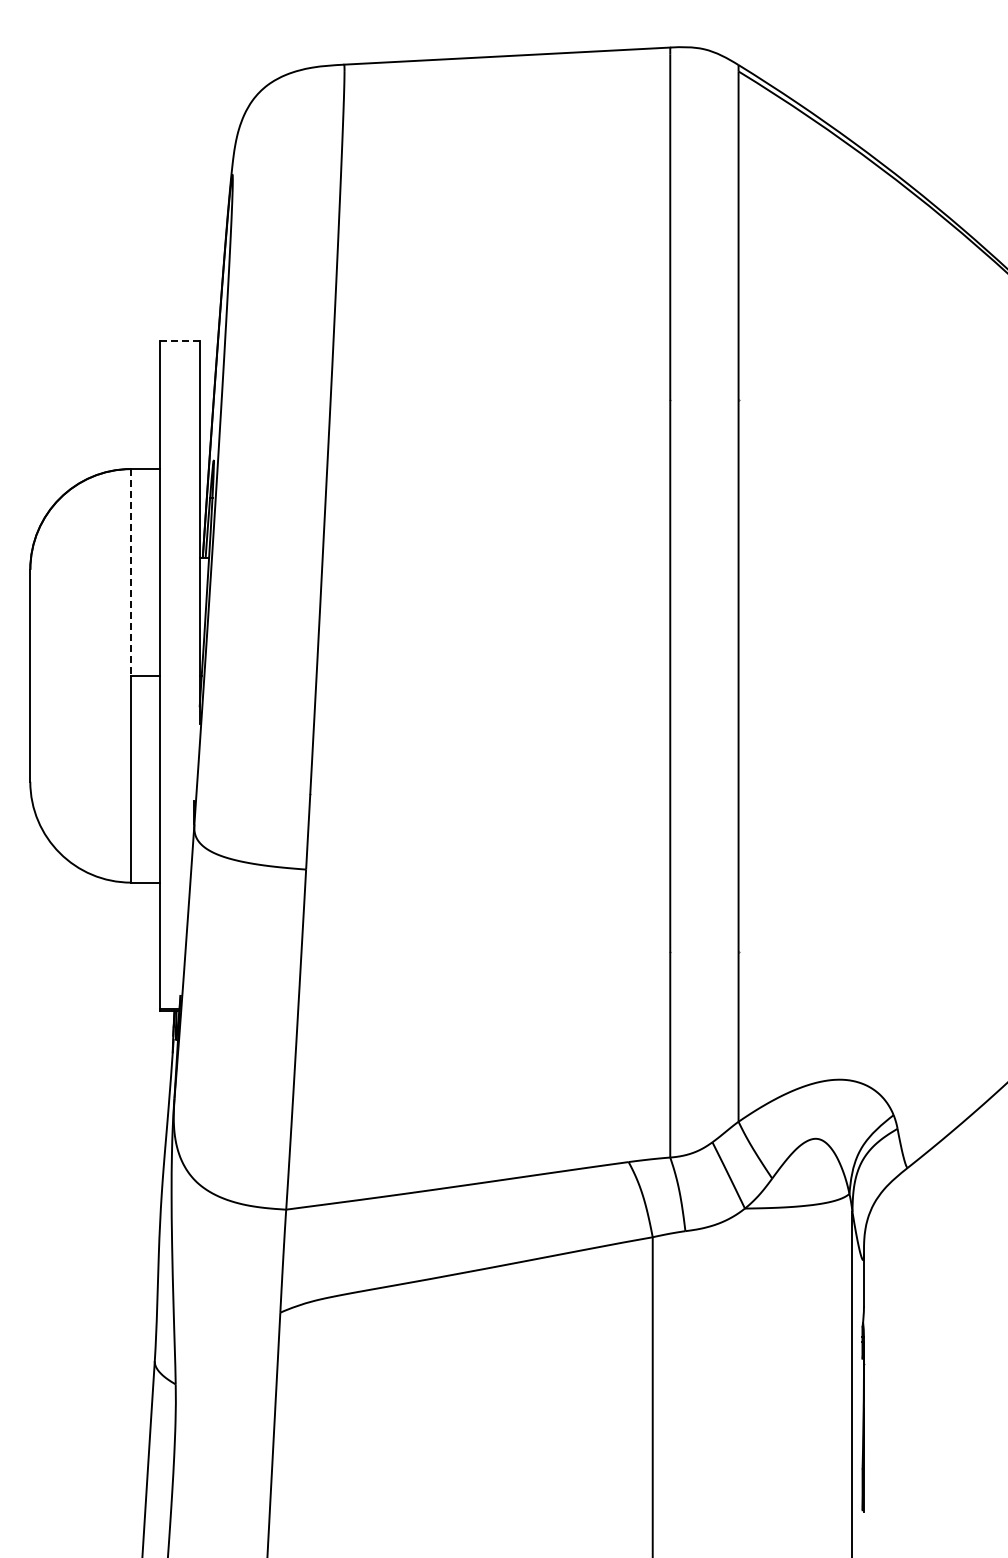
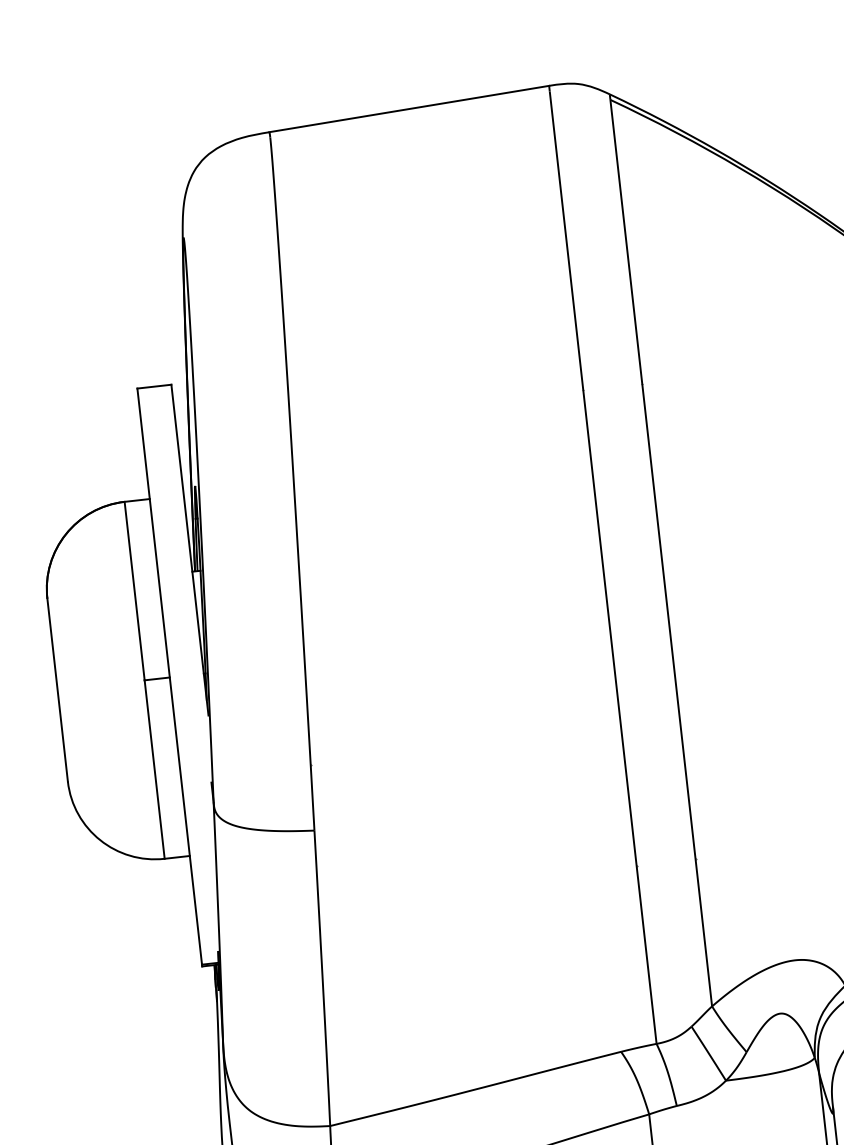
line: (179, 341) -> (154, 387), dashed -> solid
line: (131, 572) -> (134, 591), dashed -> solid

